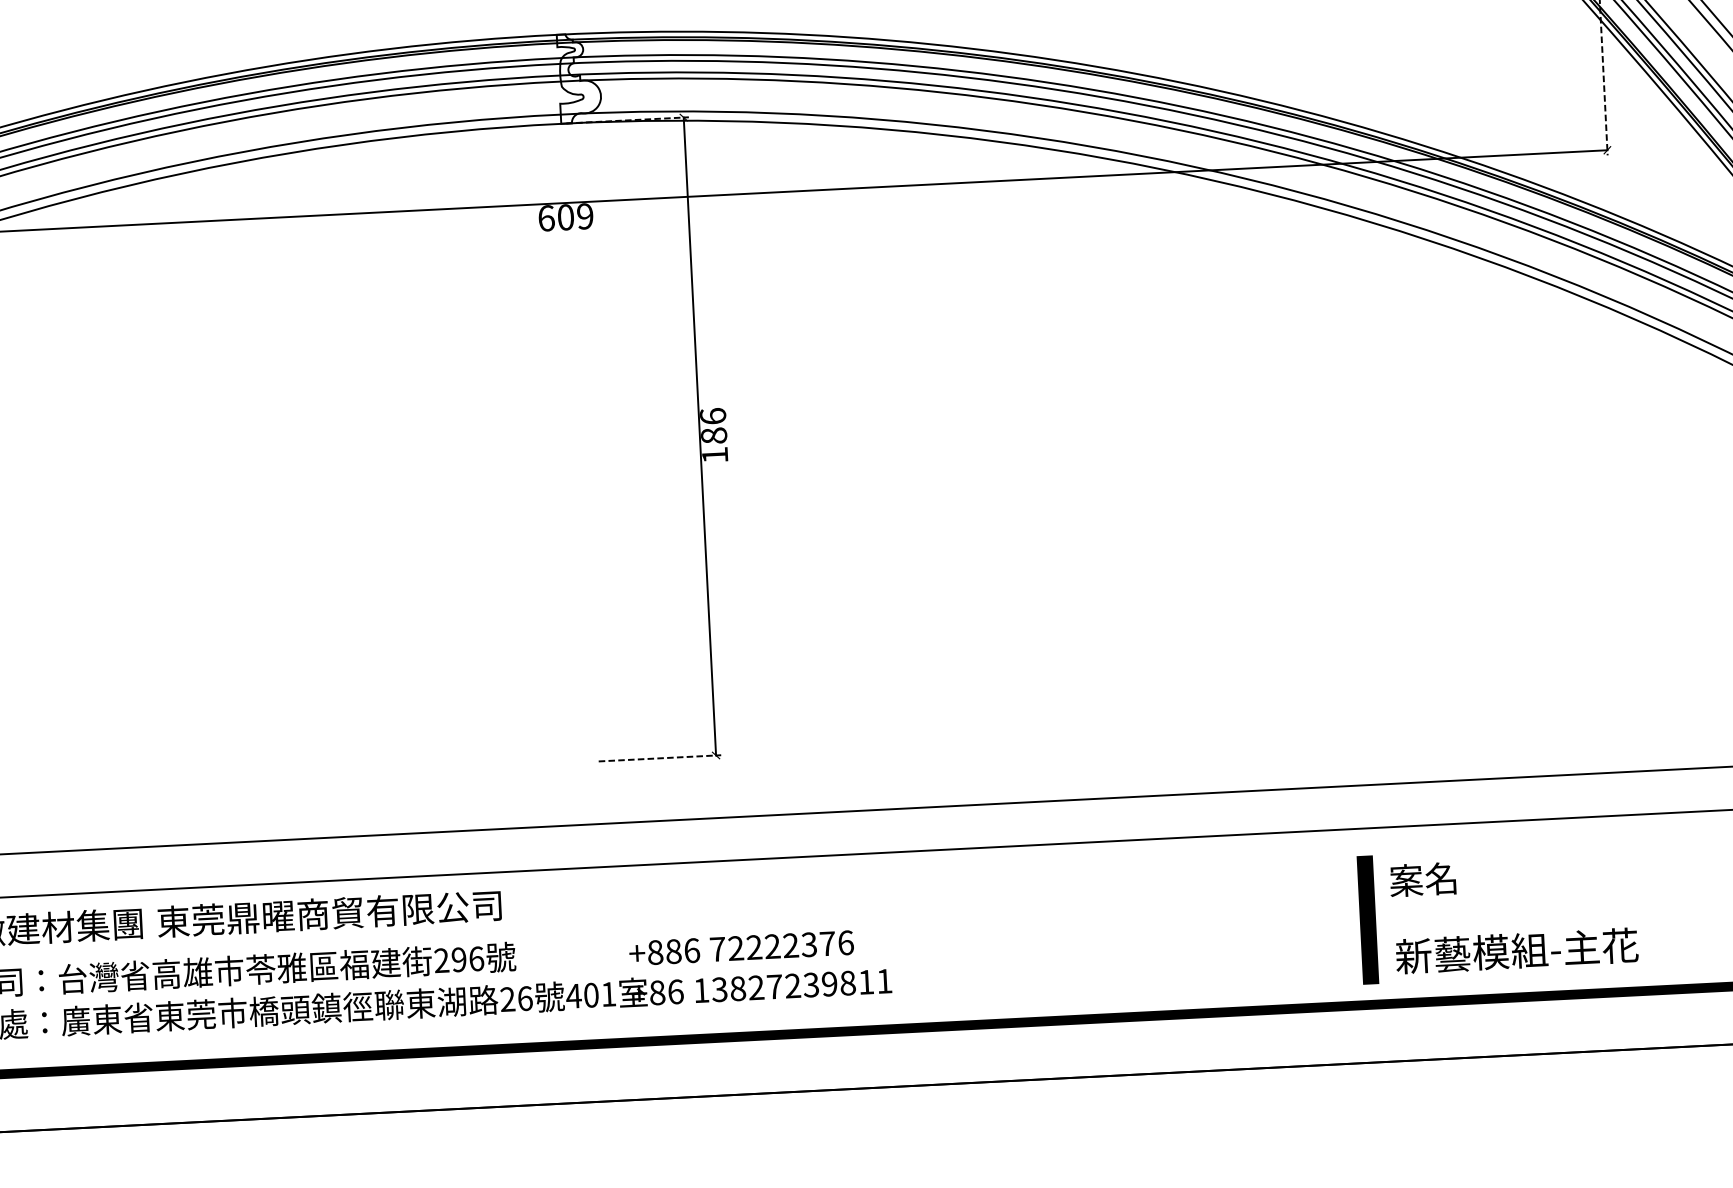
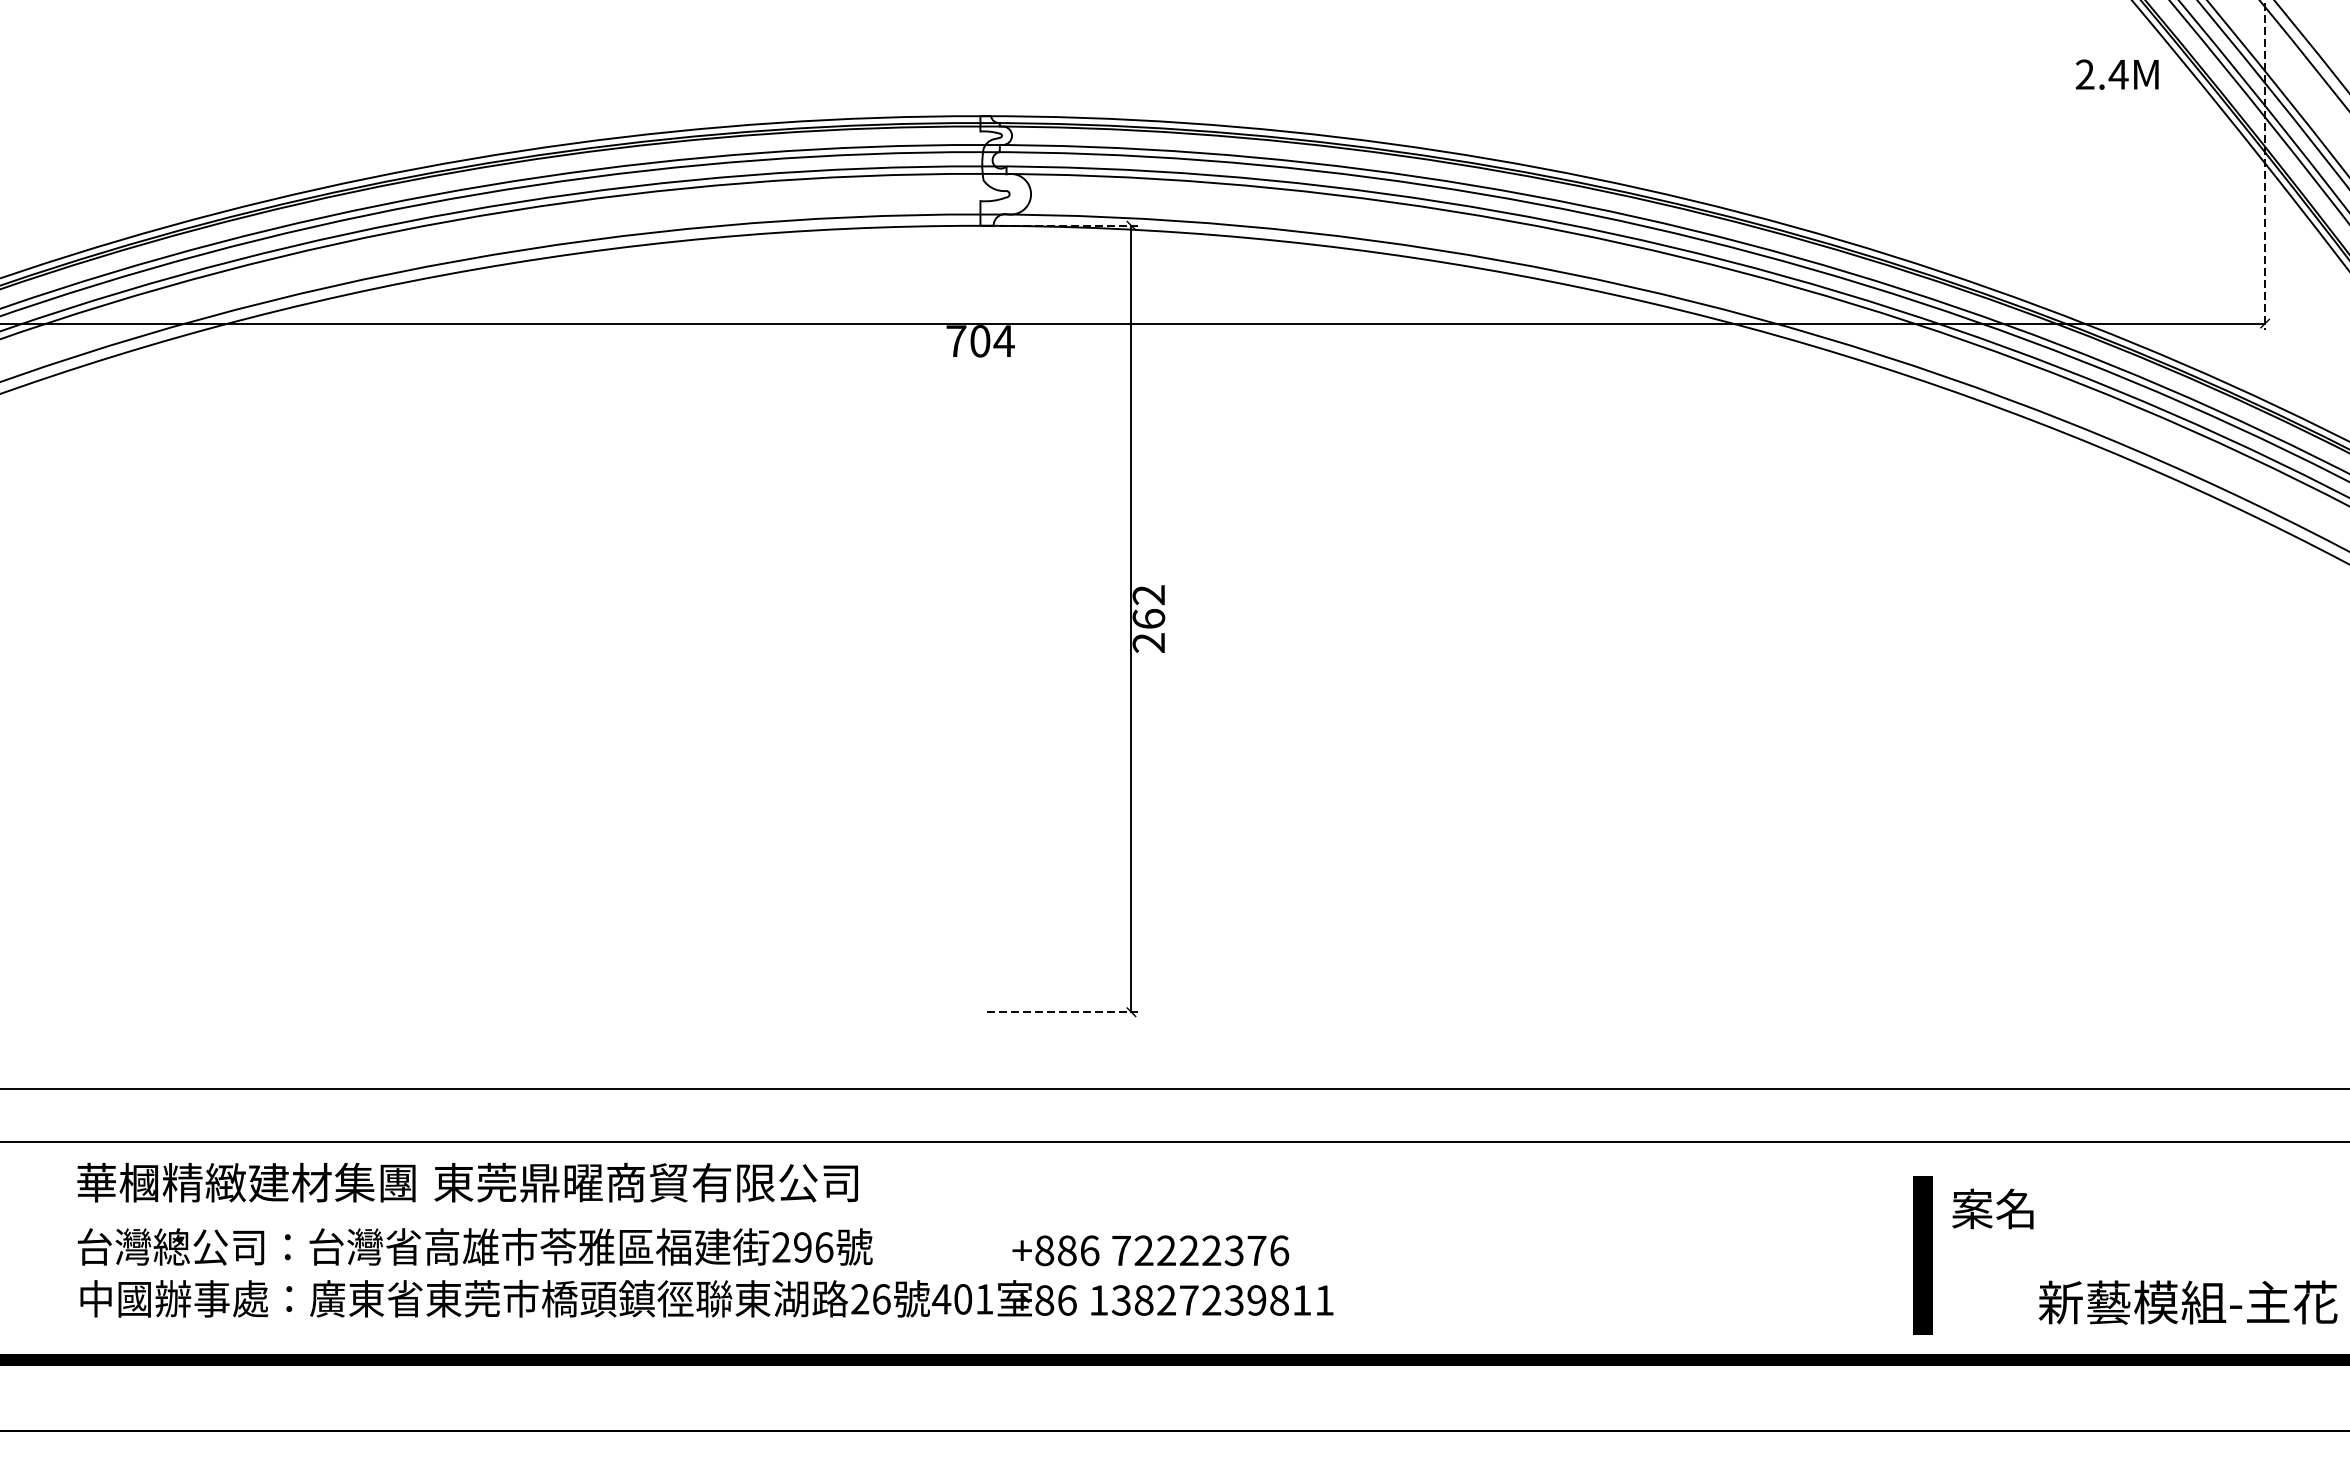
text: (566, 217) -> (980, 341), 609 -> 704
text: (713, 435) -> (1148, 618), 186 -> 262
text: (1516, 950) -> (2187, 1302), moved

